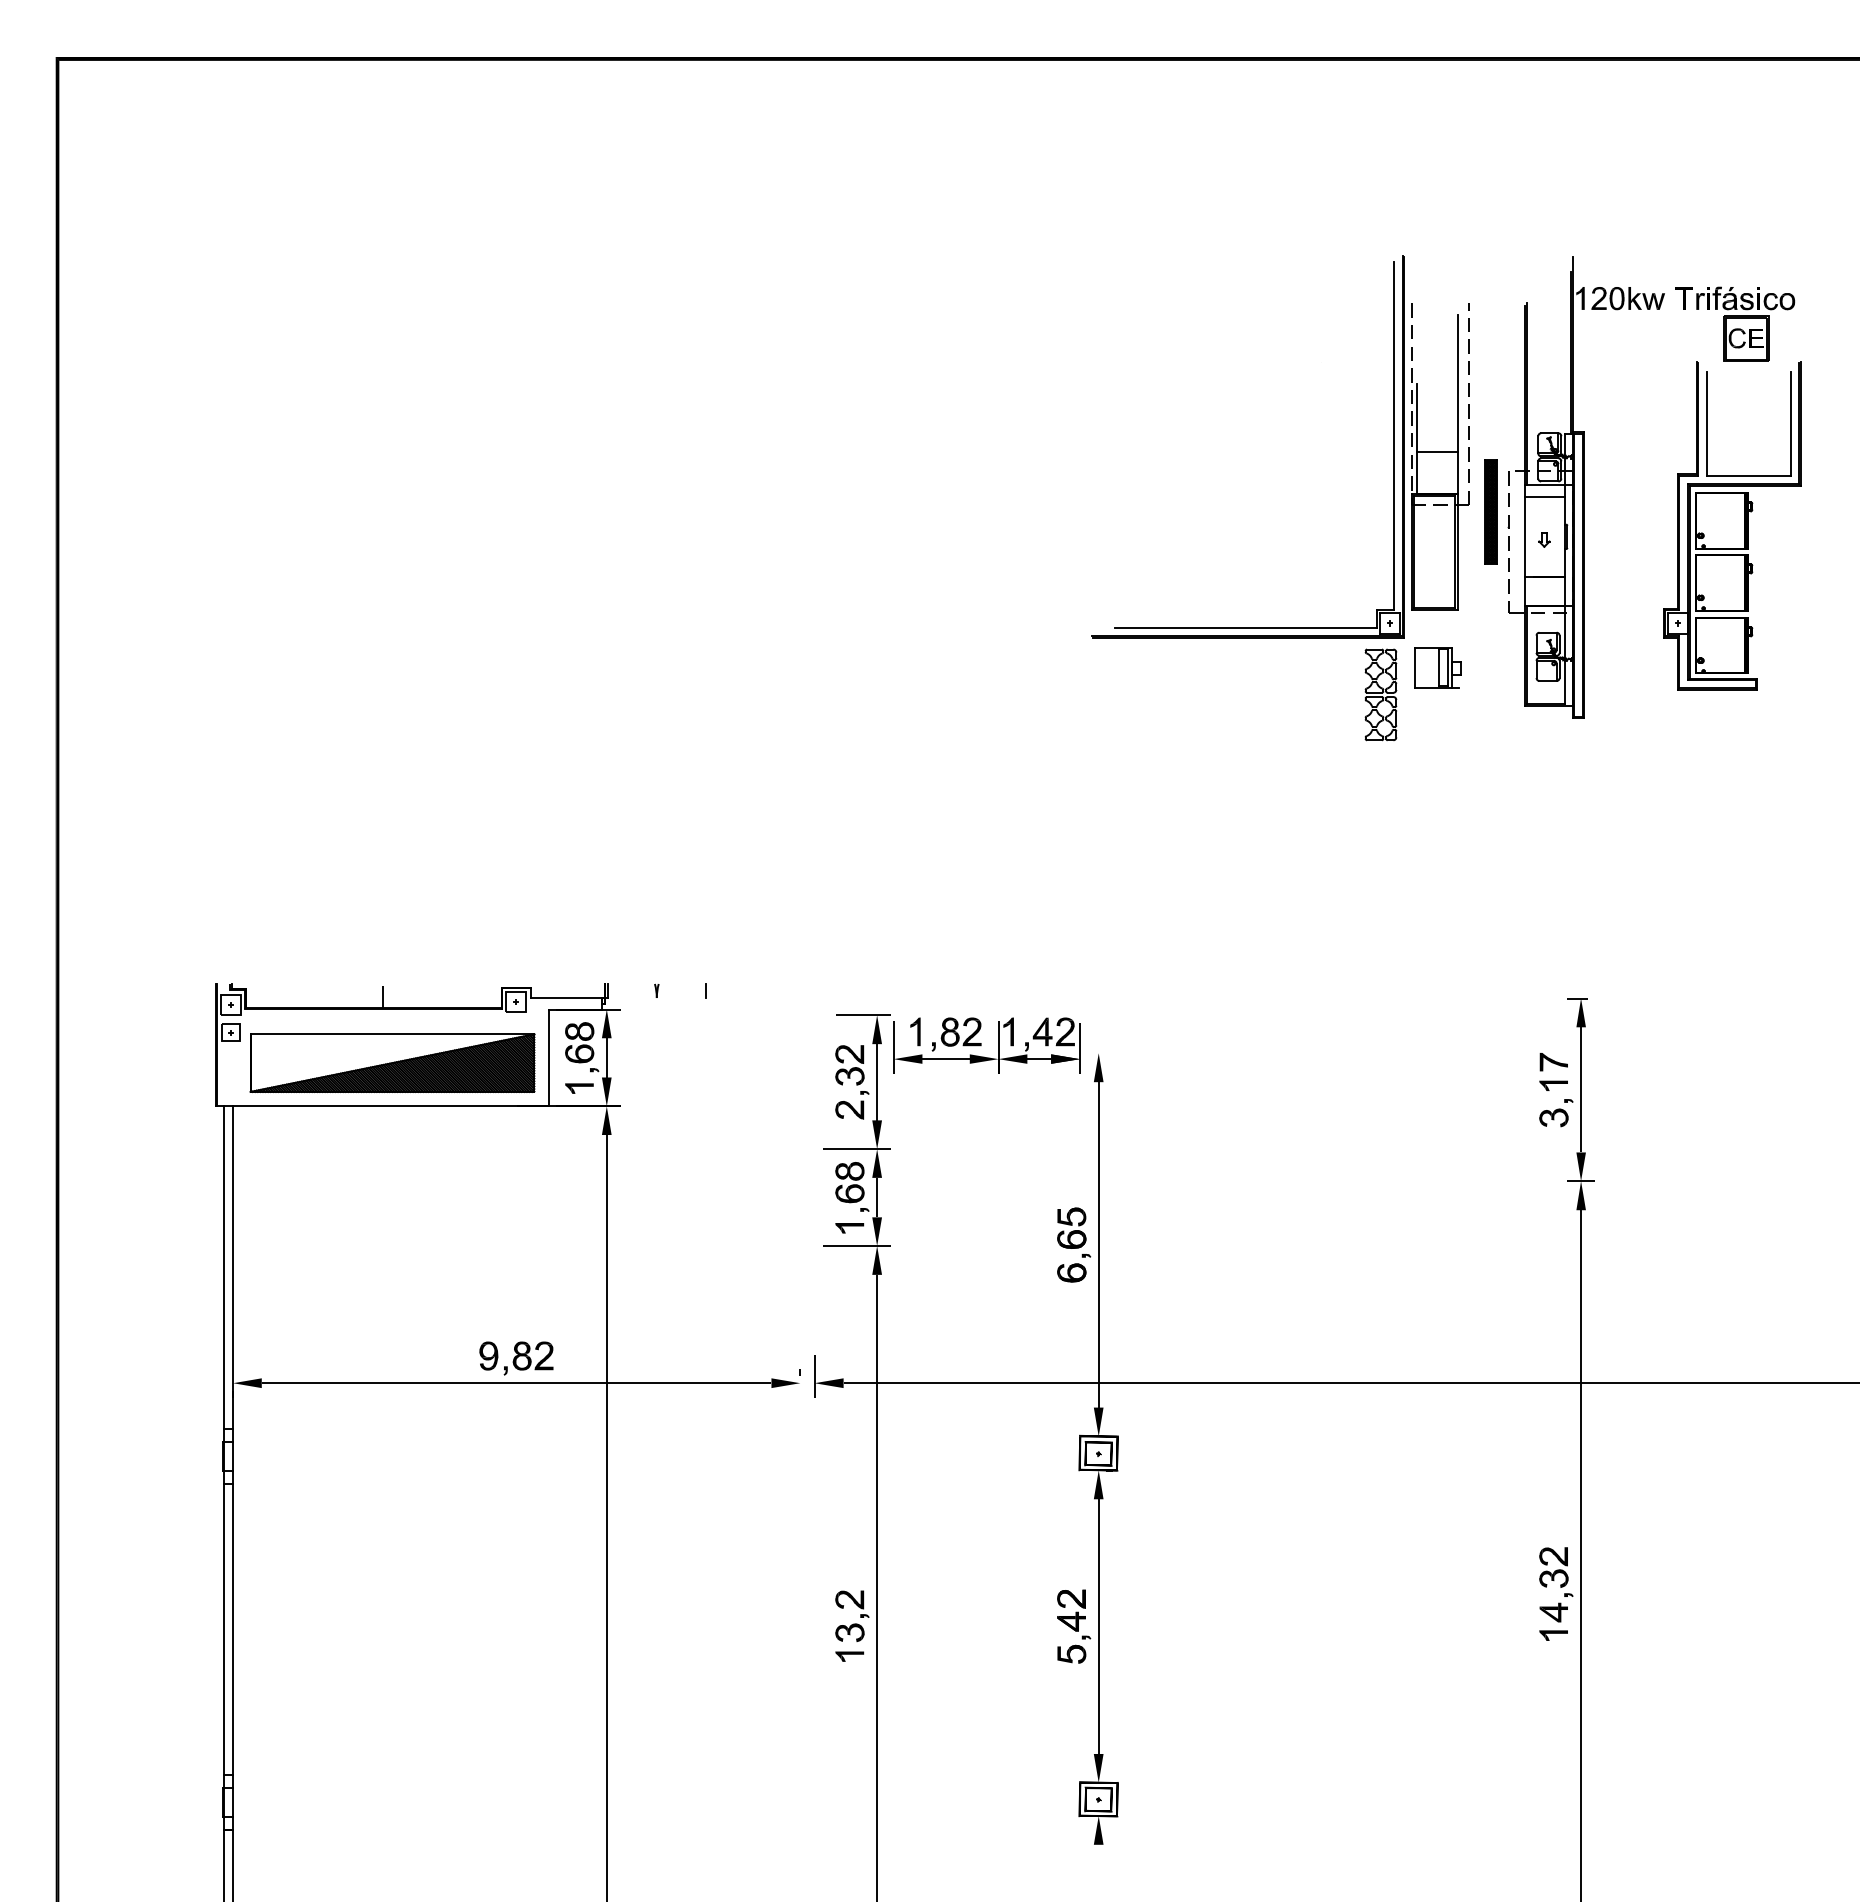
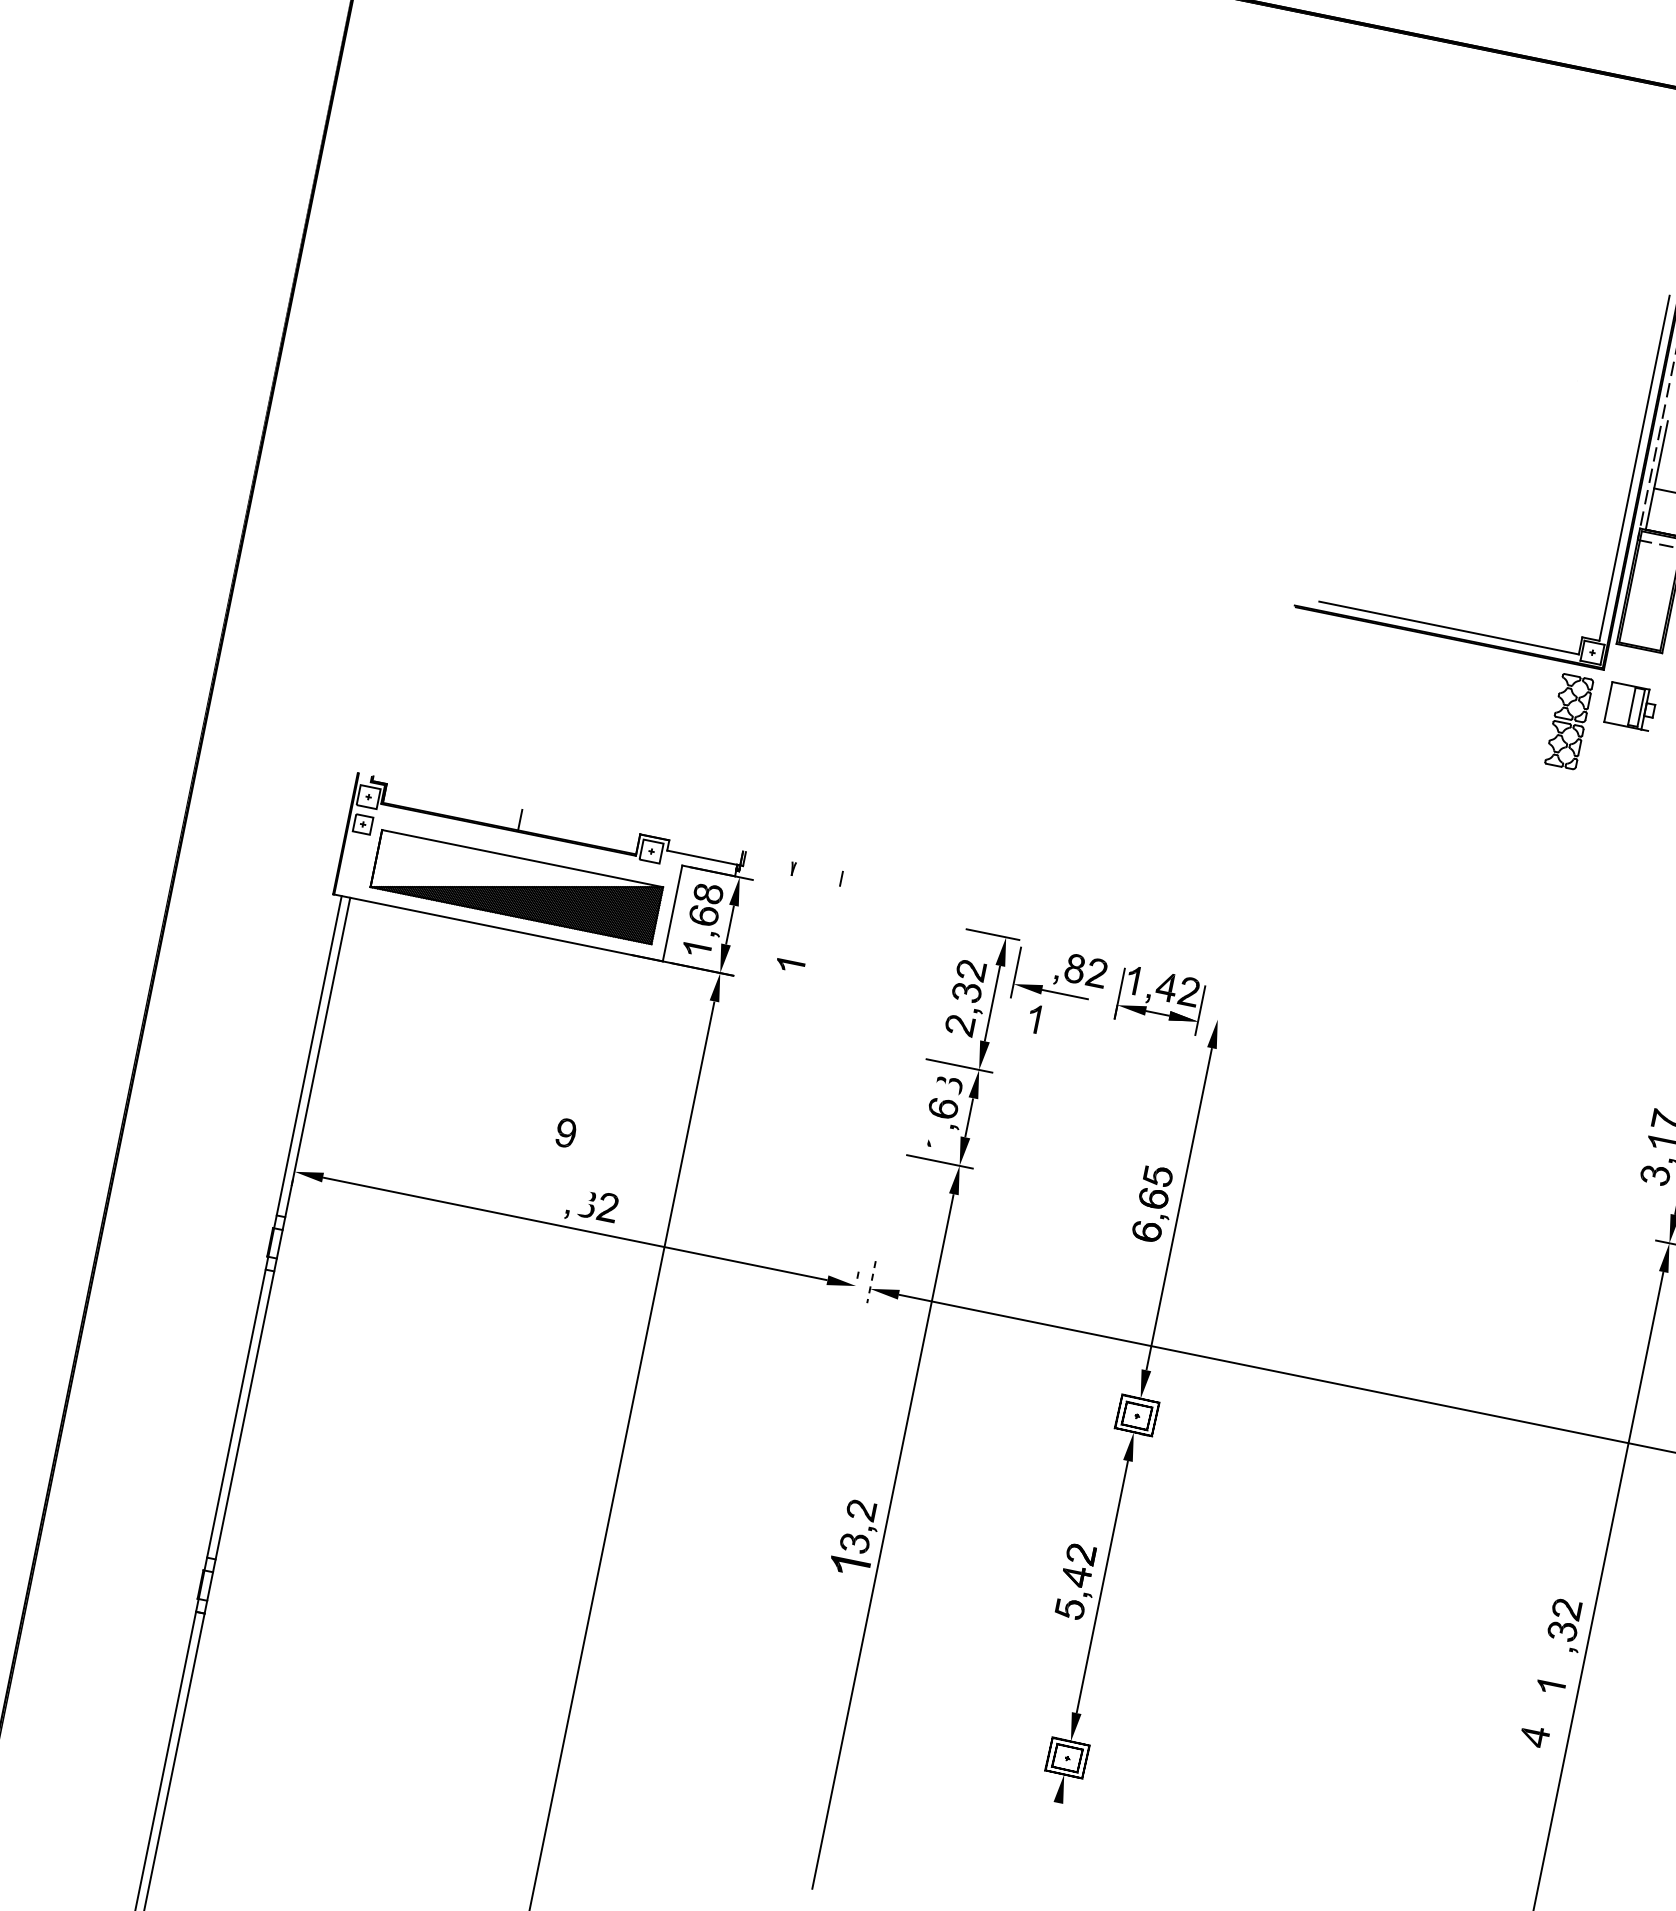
part: (915, 1031) -> (1034, 1018), moved
fill: (983, 1058) -> (1102, 1001), removed
part: (673, 1085) -> (790, 965), added
fill: (848, 1172) -> (946, 1087), removed
fill: (849, 1227) -> (936, 1141), removed
fill: (520, 1354) -> (584, 1201), removed
part: (488, 1355) -> (565, 1132), moved
line: (814, 1376) -> (871, 1282), solid -> dashed
part: (1553, 1612) -> (1534, 1736), moved
part: (849, 1656) -> (849, 1566), size x1.4

